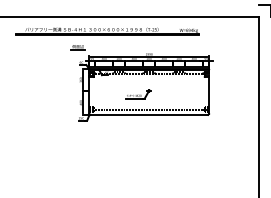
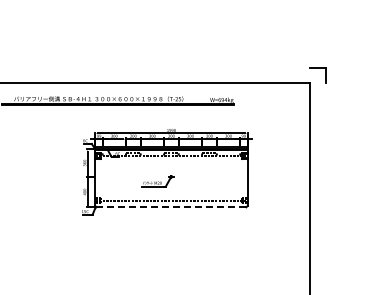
part: (77, 47) -> (80, 121), removed
line: (149, 115) -> (171, 207), solid -> dashed

